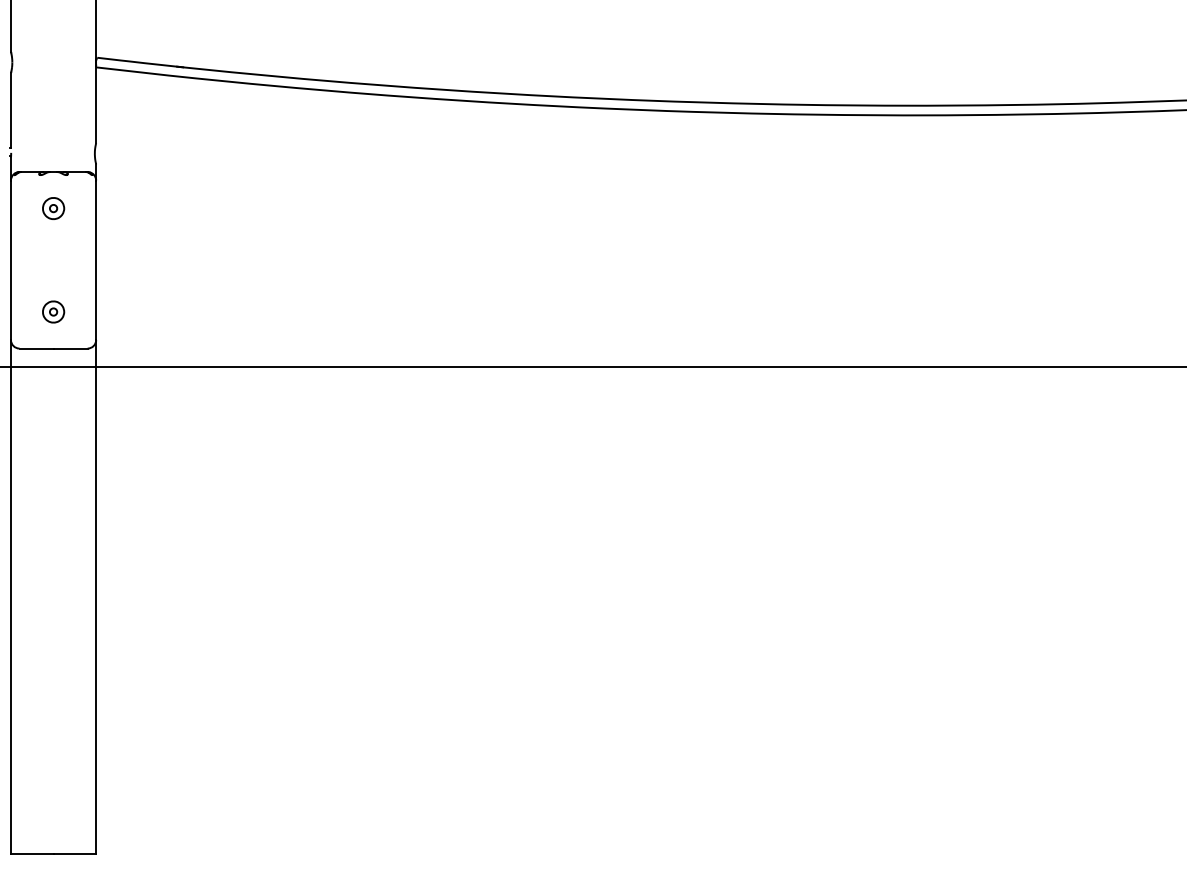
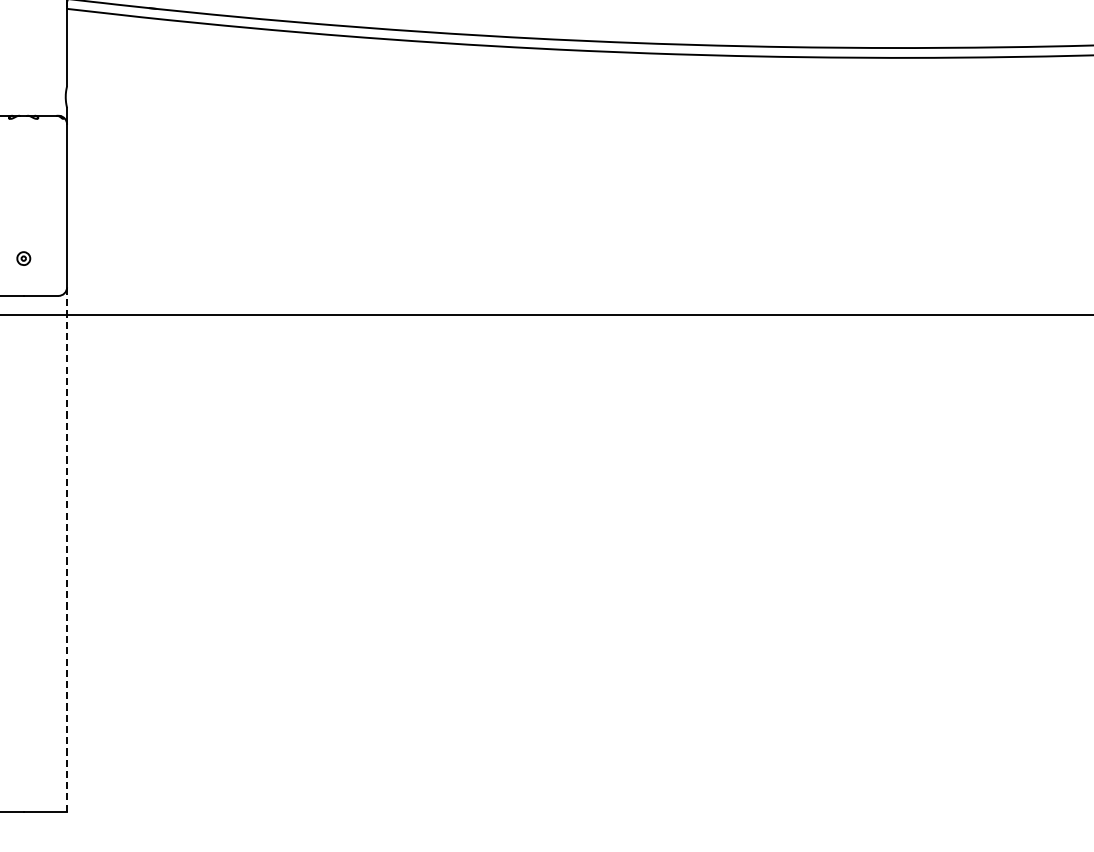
part: (53, 208) -> (23, 152), removed
part: (53, 311) -> (23, 258), size x0.6
line: (96, 596) -> (67, 549), solid -> dashed

